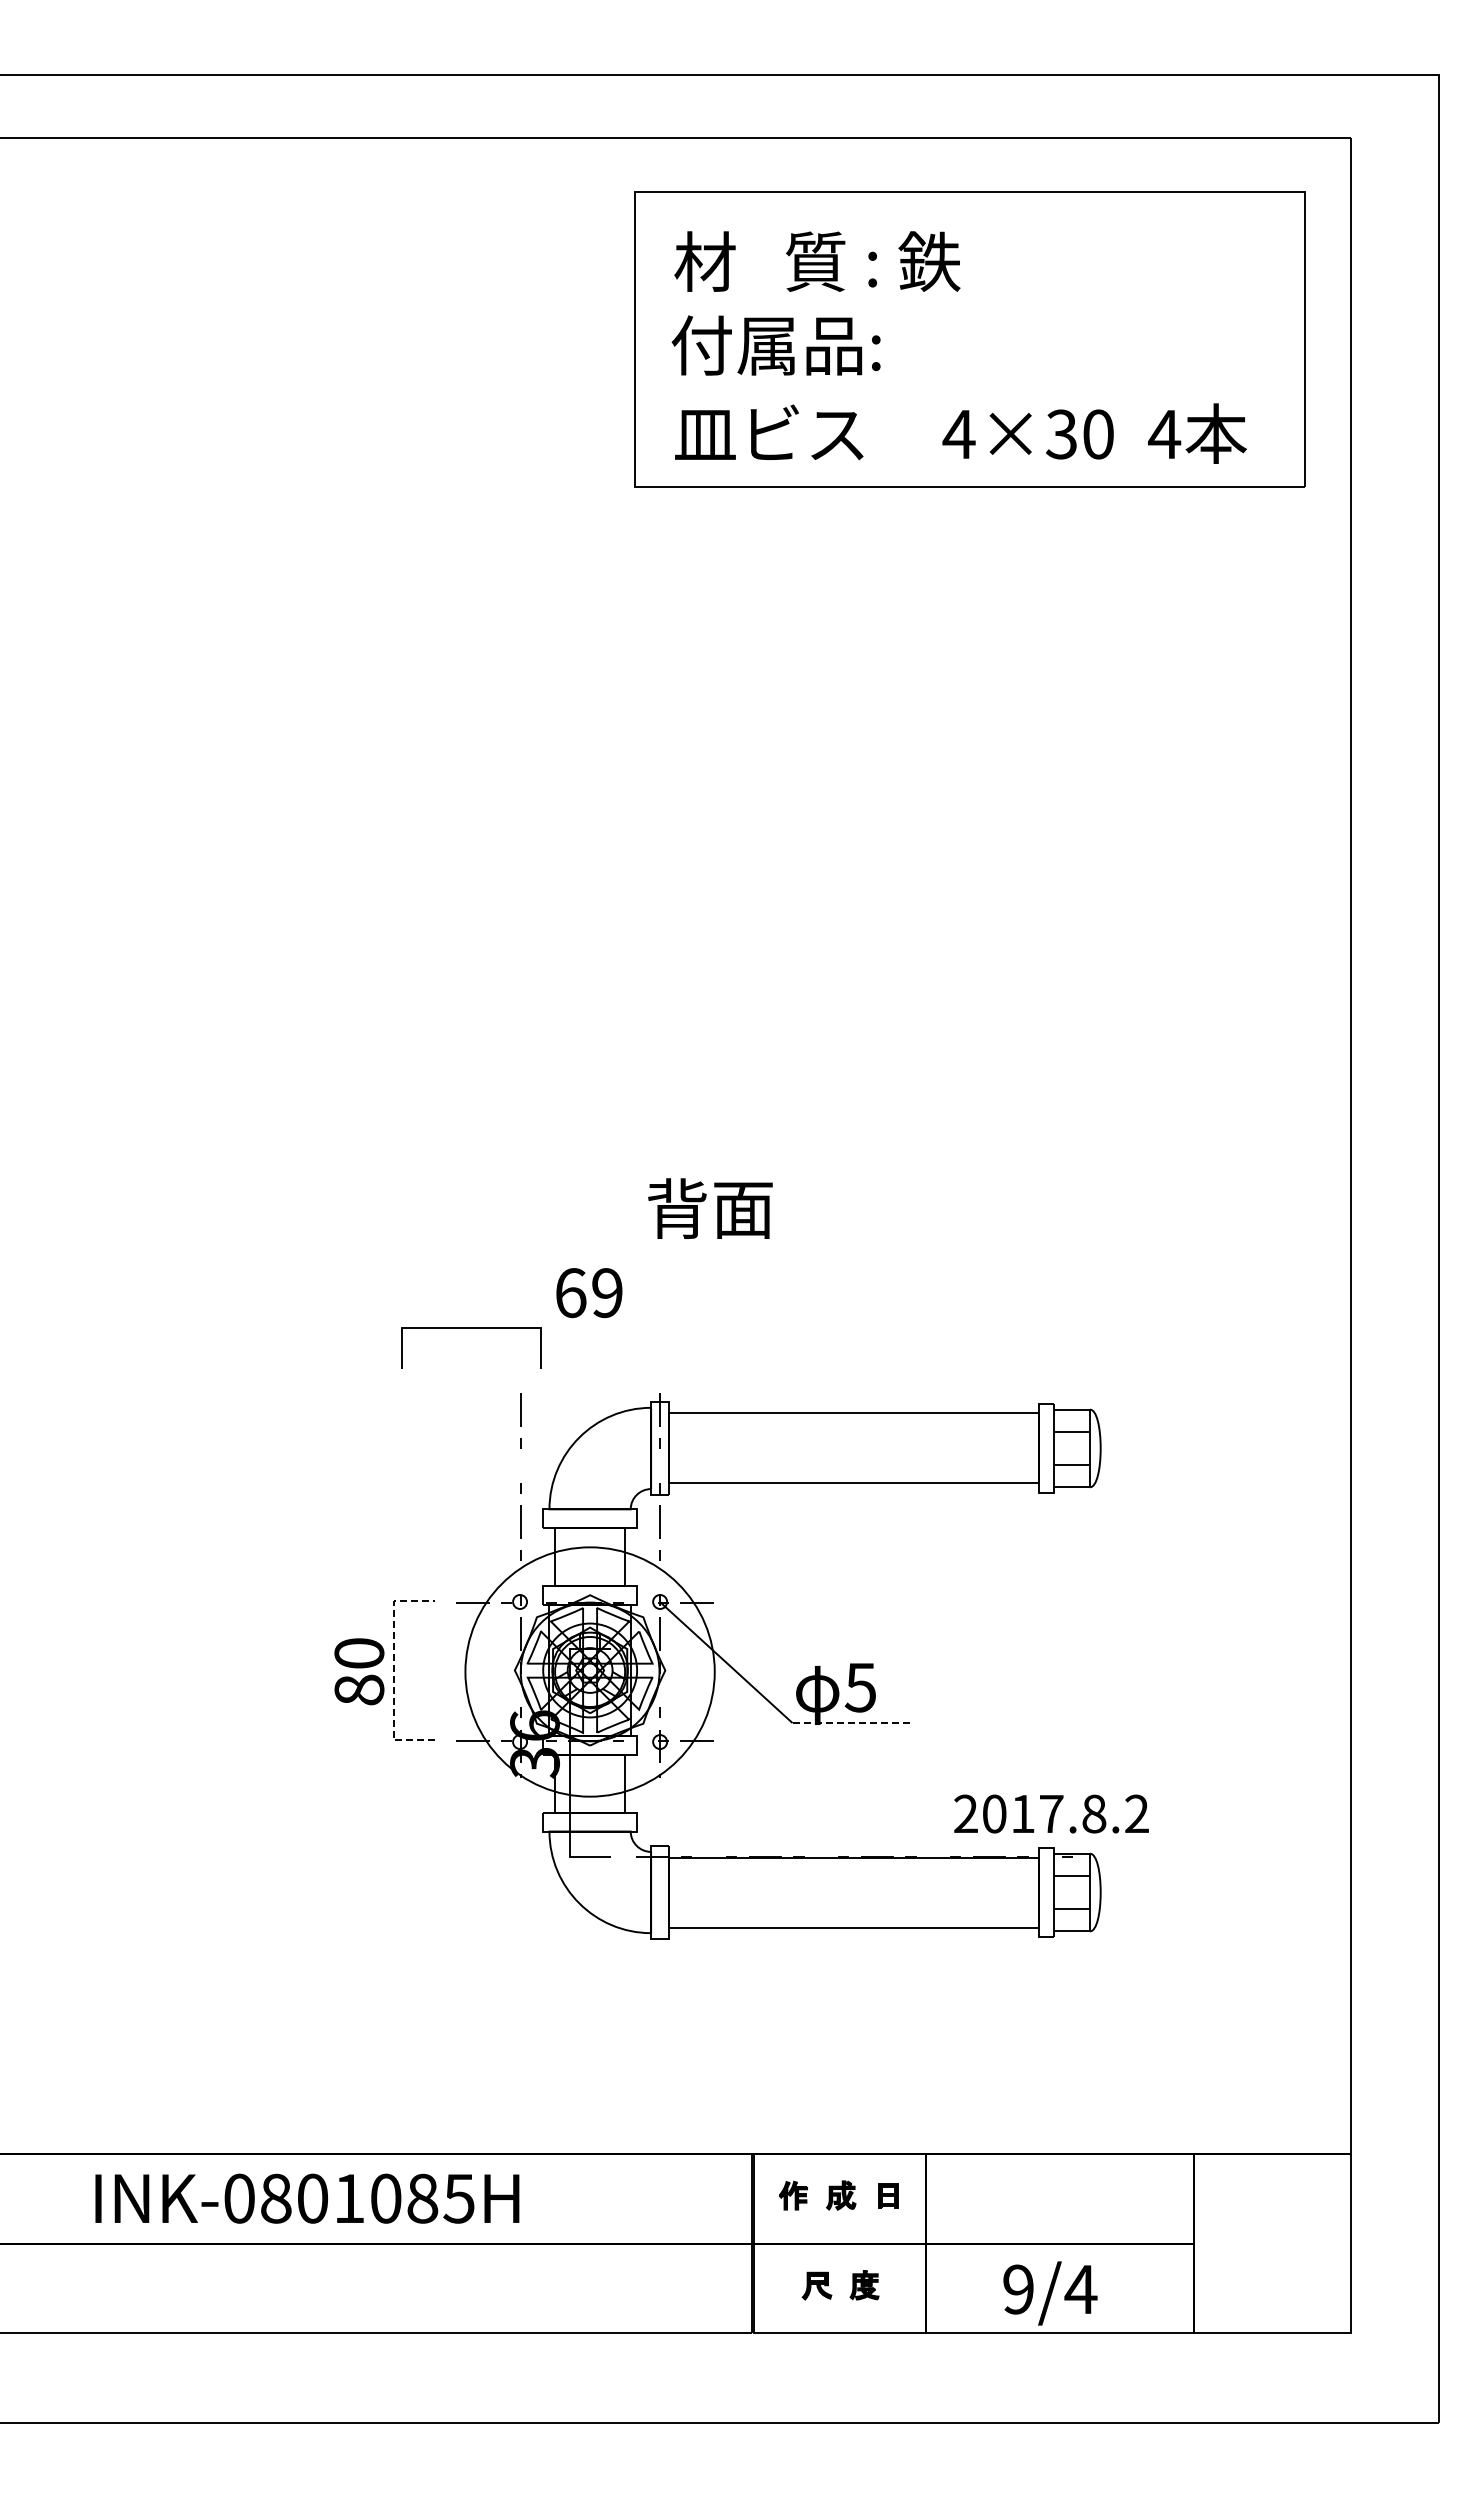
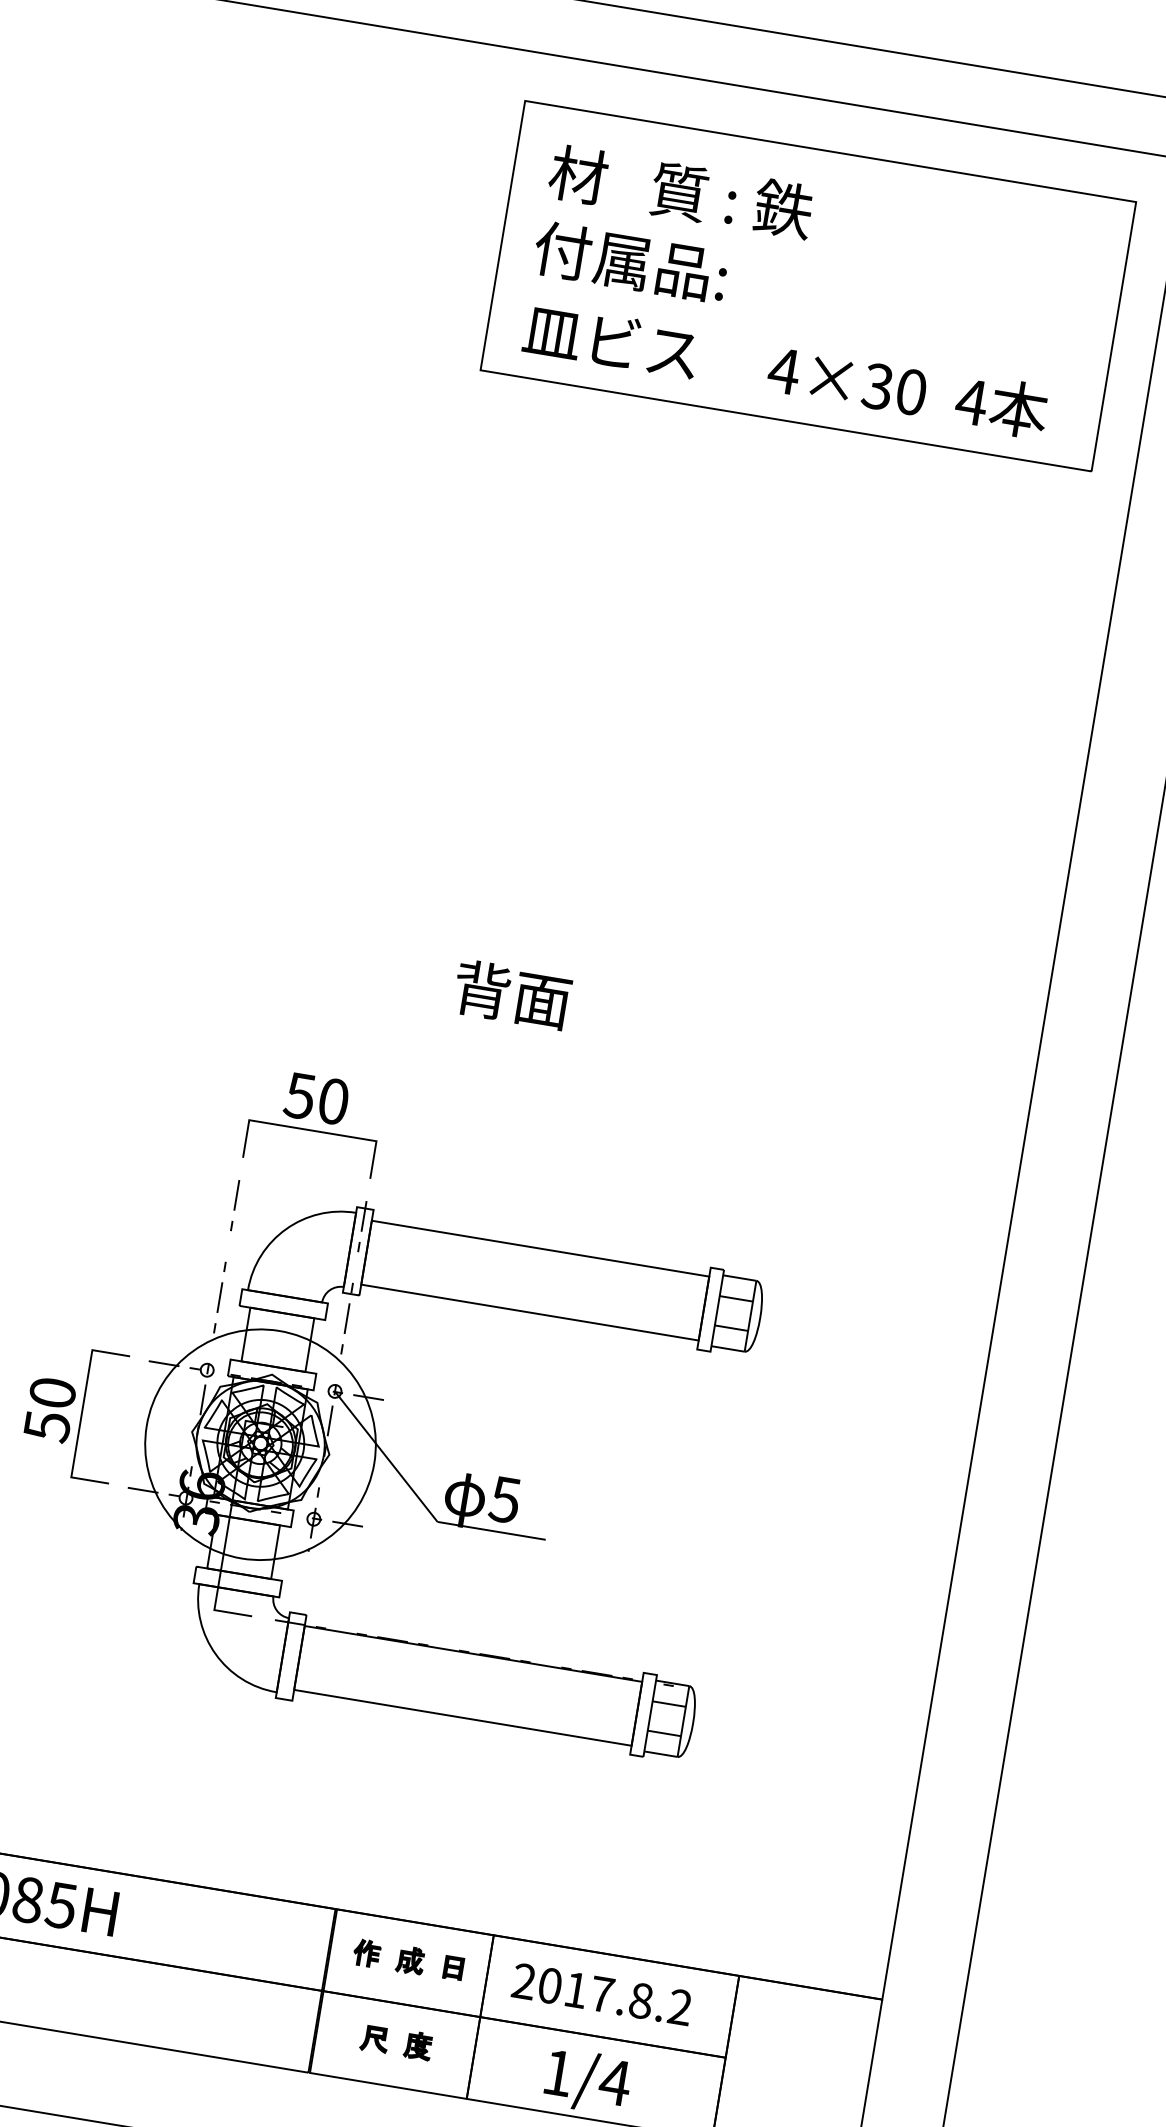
text: (710, 1208) -> (512, 994), moved
text: (588, 1293) -> (316, 1099), 69 -> 50
line: (471, 1328) -> (312, 1131), moved
line: (394, 1670) -> (82, 1413), dashed -> solid
text: (359, 1690) -> (47, 1426), 80 -> 50
line: (852, 1723) -> (492, 1531), dashed -> solid
text: (1051, 1813) -> (602, 1994), moved
text: (1018, 2289) -> (558, 2072), 9/4 -> 1/4

